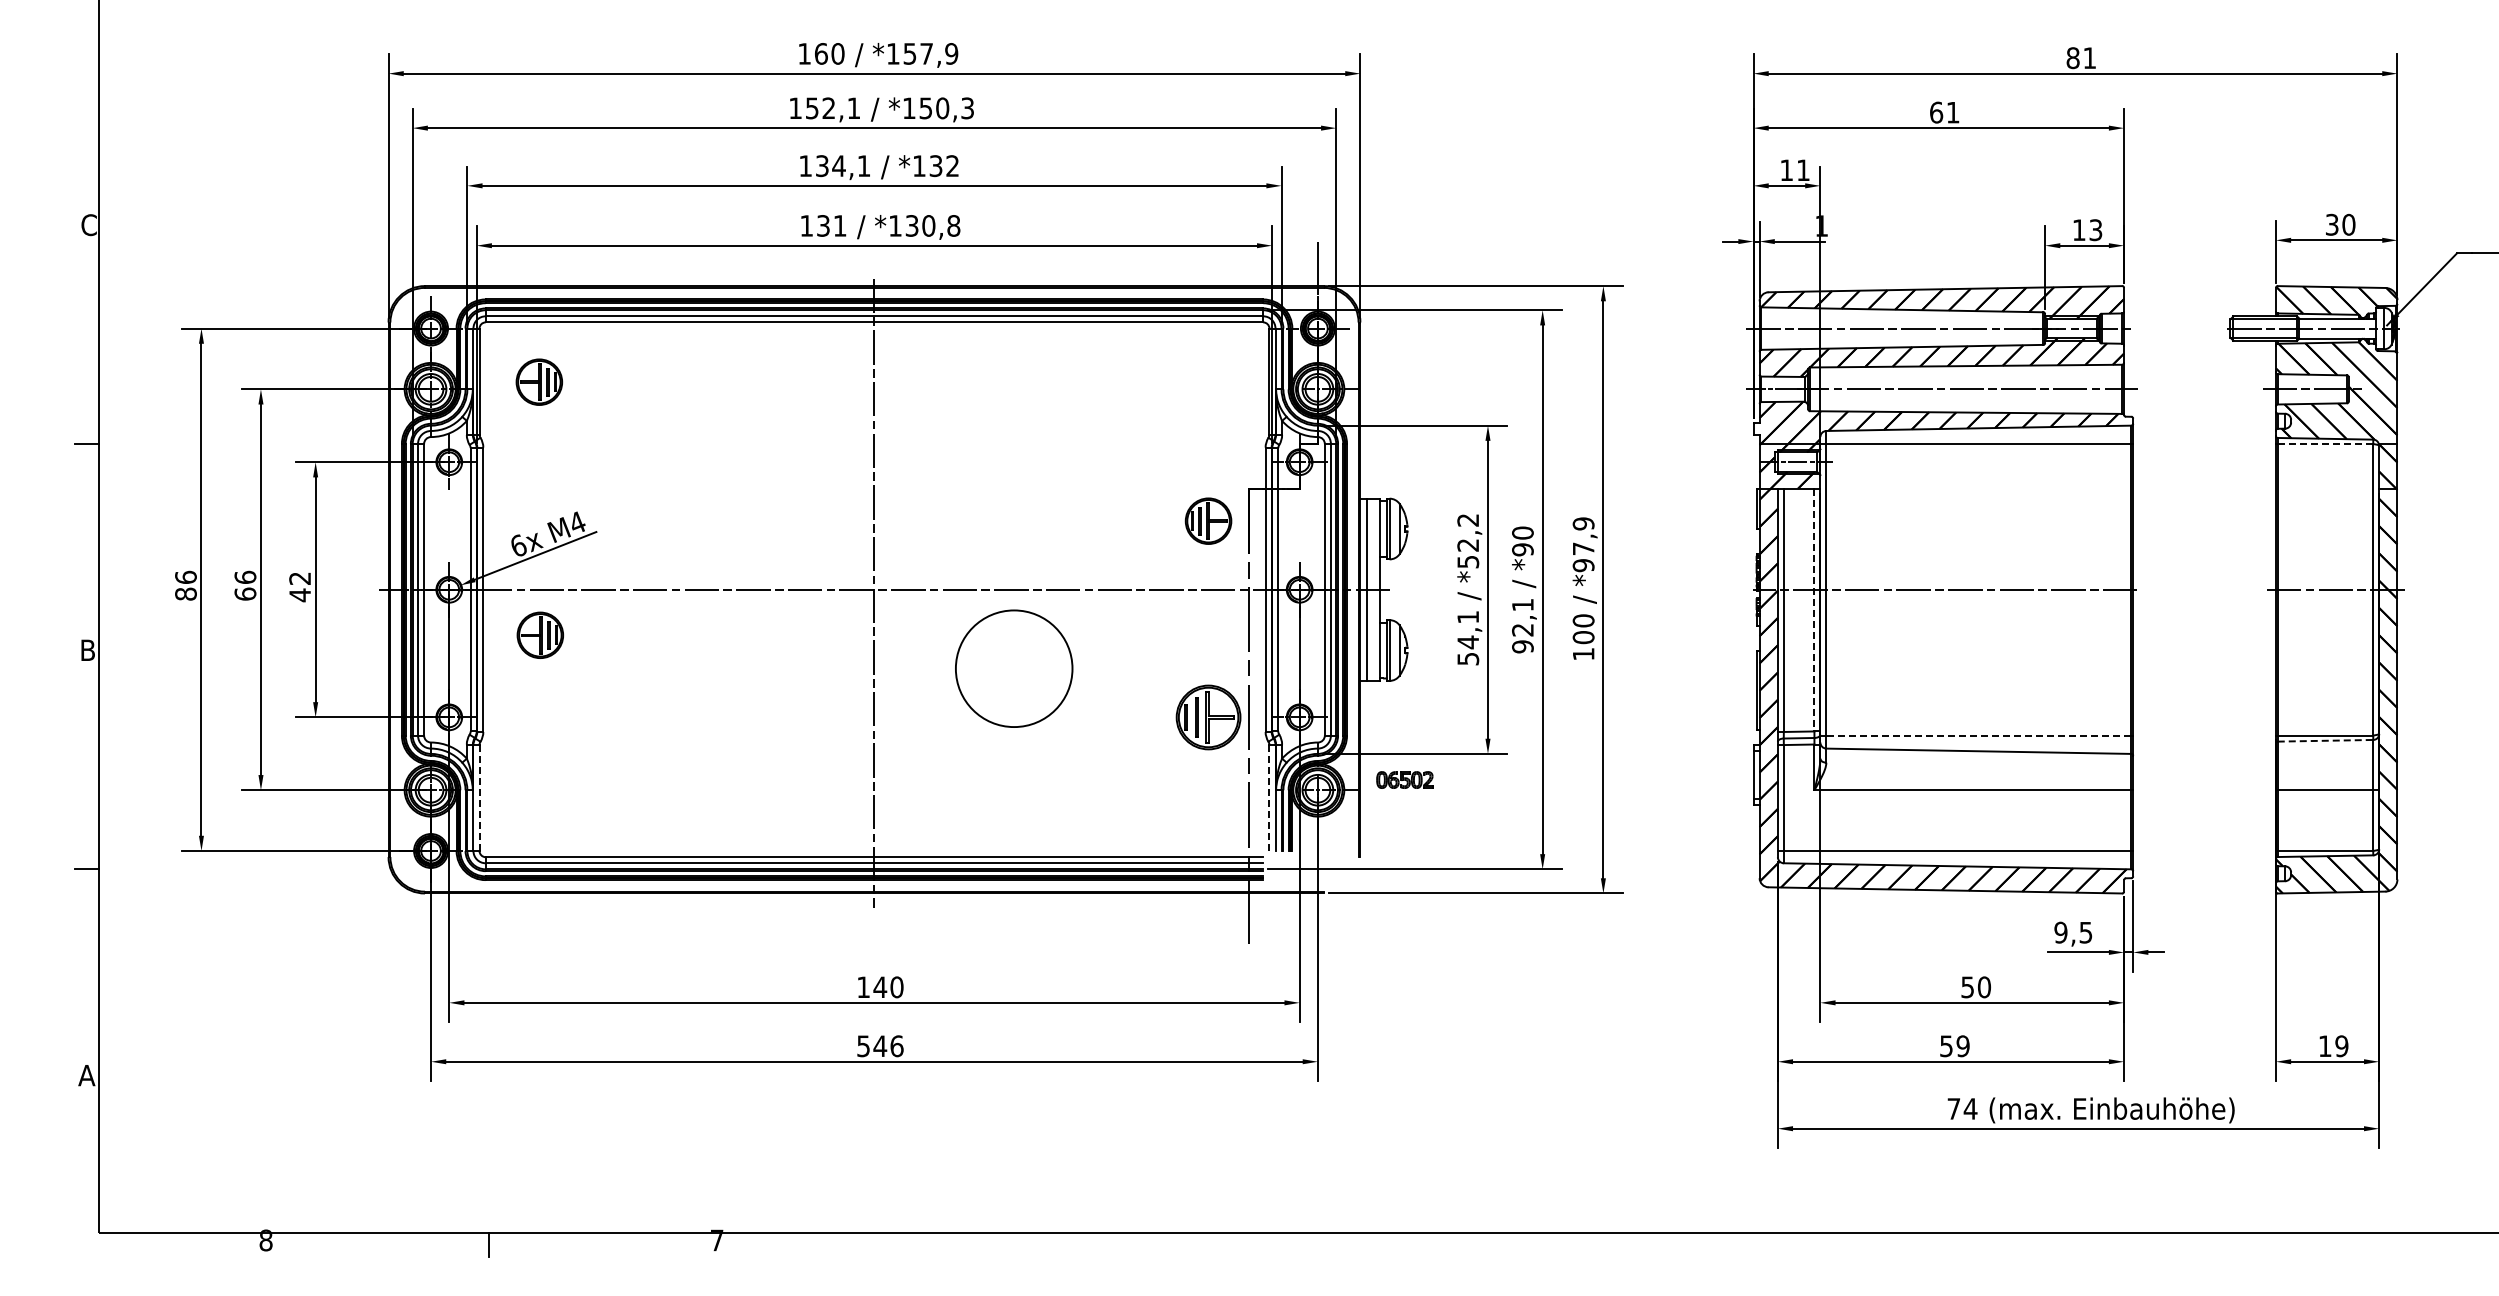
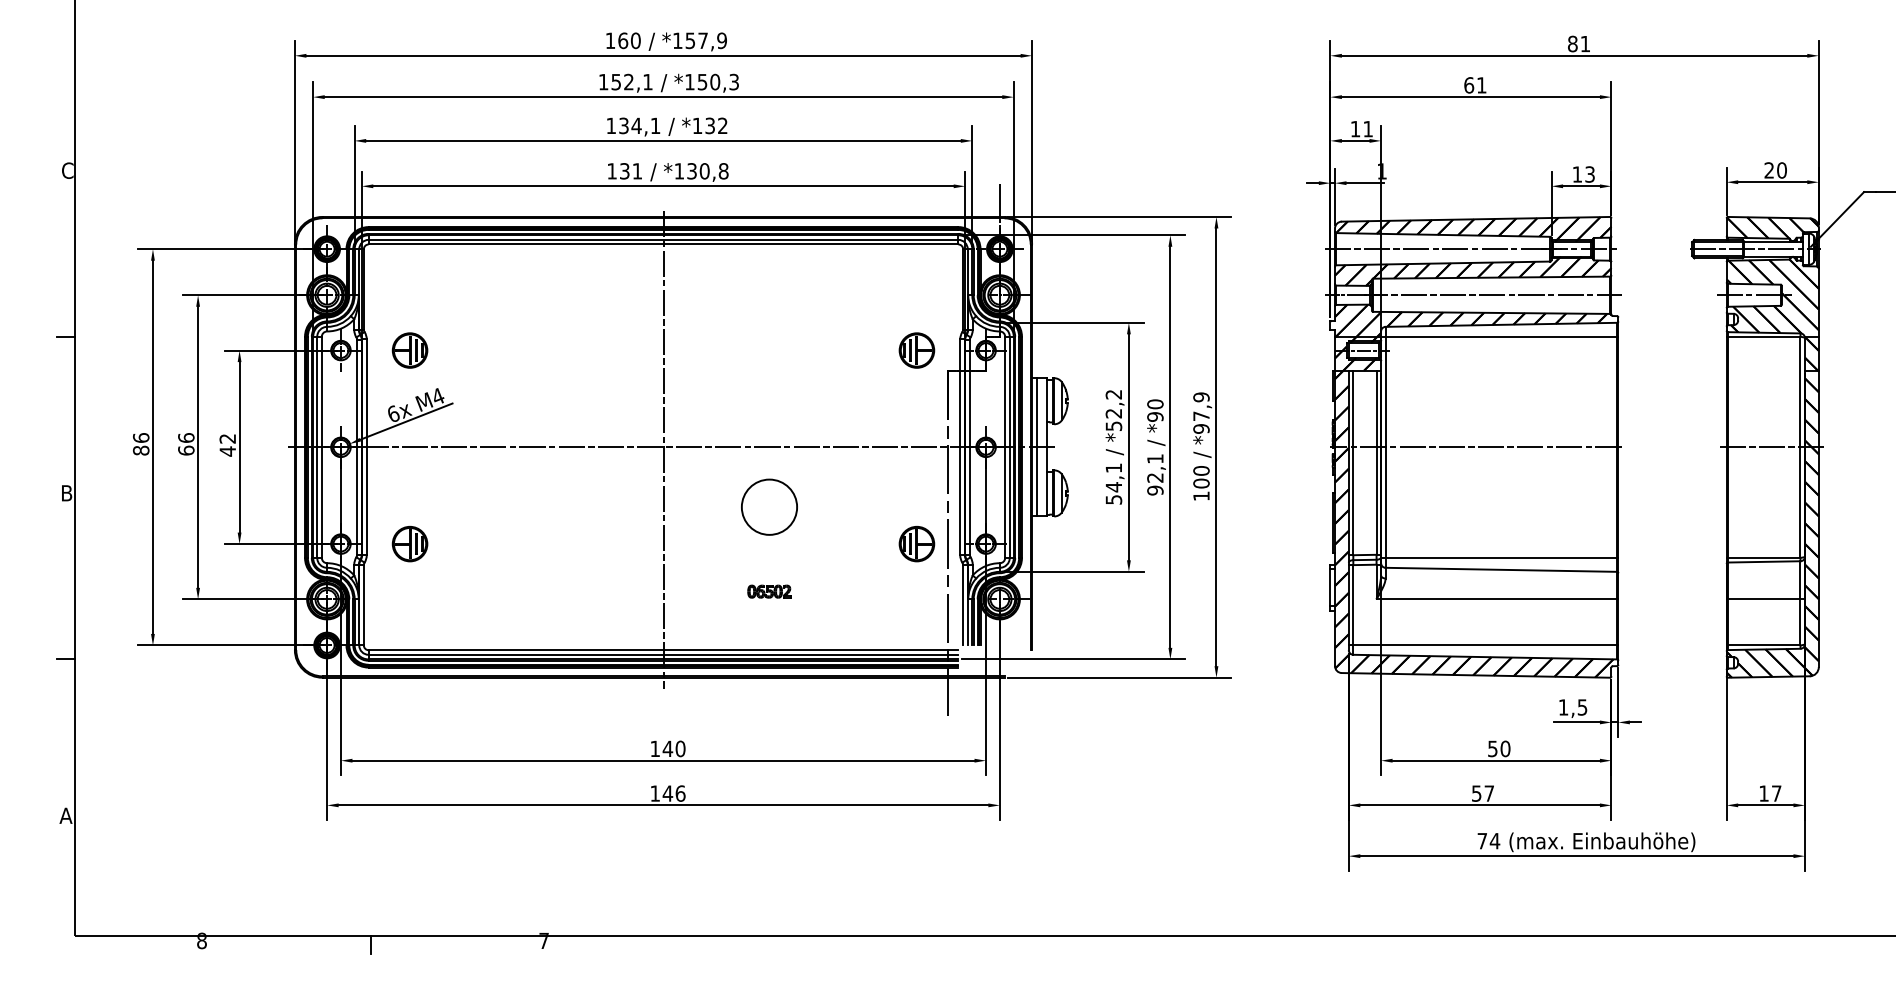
text: (2332, 224) -> (1769, 170), 30 -> 20
part: (539, 381) -> (410, 350), moved
line: (2325, 444) -> (1764, 337), dashed -> solid
part: (1208, 520) -> (916, 350), moved
line: (1814, 610) -> (1376, 463), dashed -> solid
part: (540, 634) -> (410, 543), moved
circle: (1013, 668) -> (768, 507), size x0.62
part: (1208, 716) -> (916, 543), size x0.71
line: (1978, 735) -> (1501, 557), dashed -> solid
line: (2325, 740) -> (1764, 561), dashed -> solid
part: (1404, 779) -> (768, 591), moved
line: (479, 798) -> (363, 605), dashed -> solid
line: (1269, 798) -> (963, 605), dashed -> solid
text: (2060, 932) -> (1563, 707), 9,5 -> 1,5
text: (863, 1046) -> (655, 793), 546 -> 146
text: (1962, 1046) -> (1488, 793), 59 -> 57
text: (2341, 1046) -> (1776, 793), 19 -> 17

